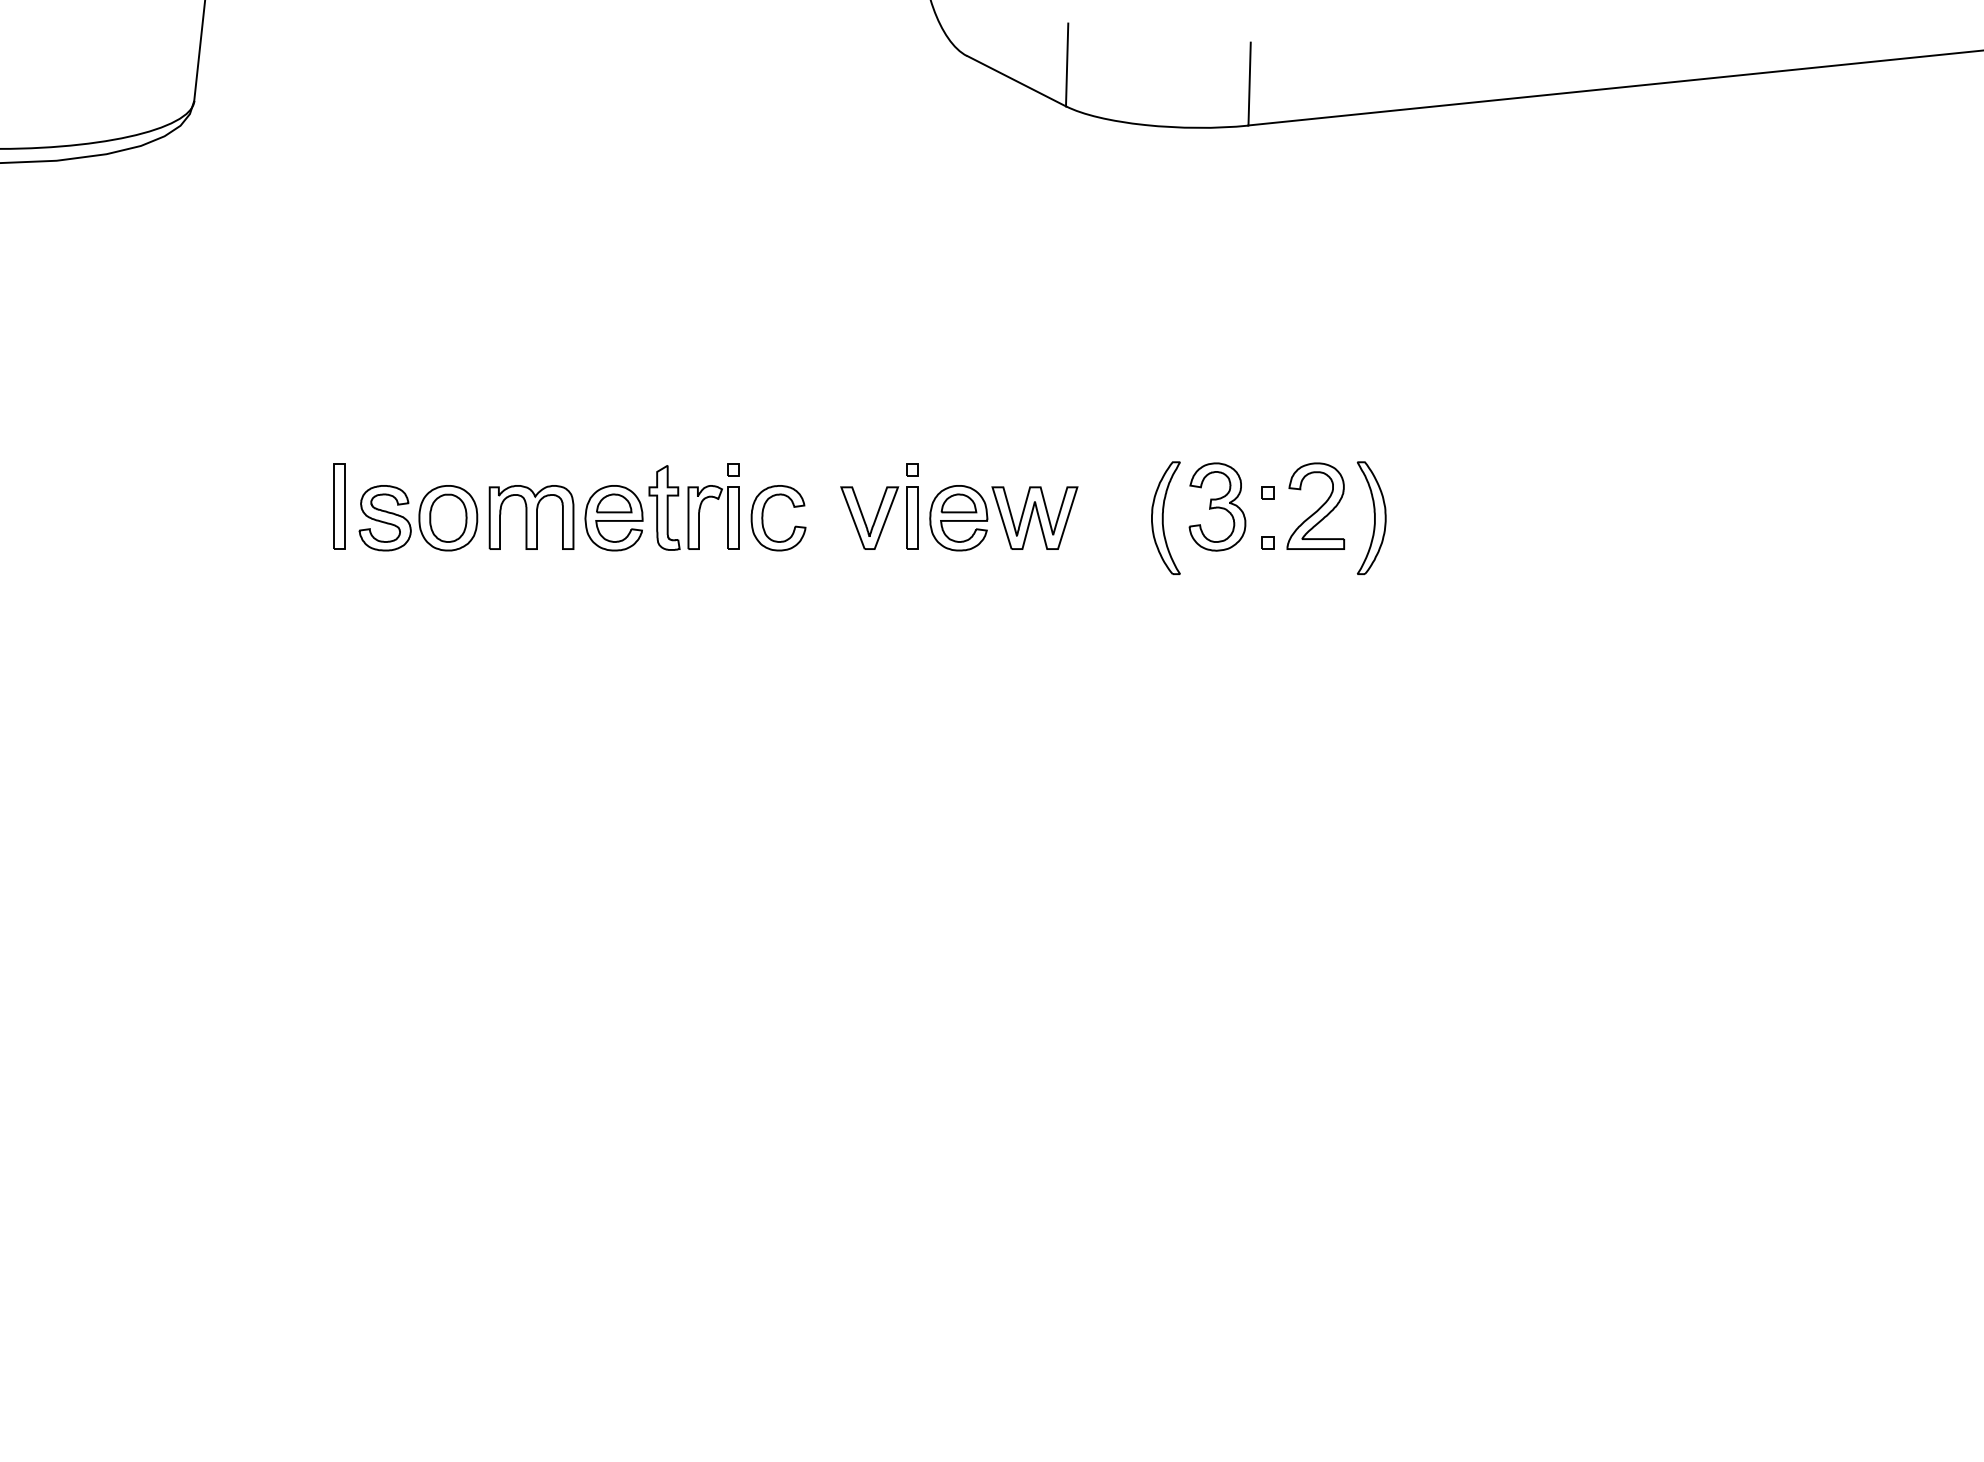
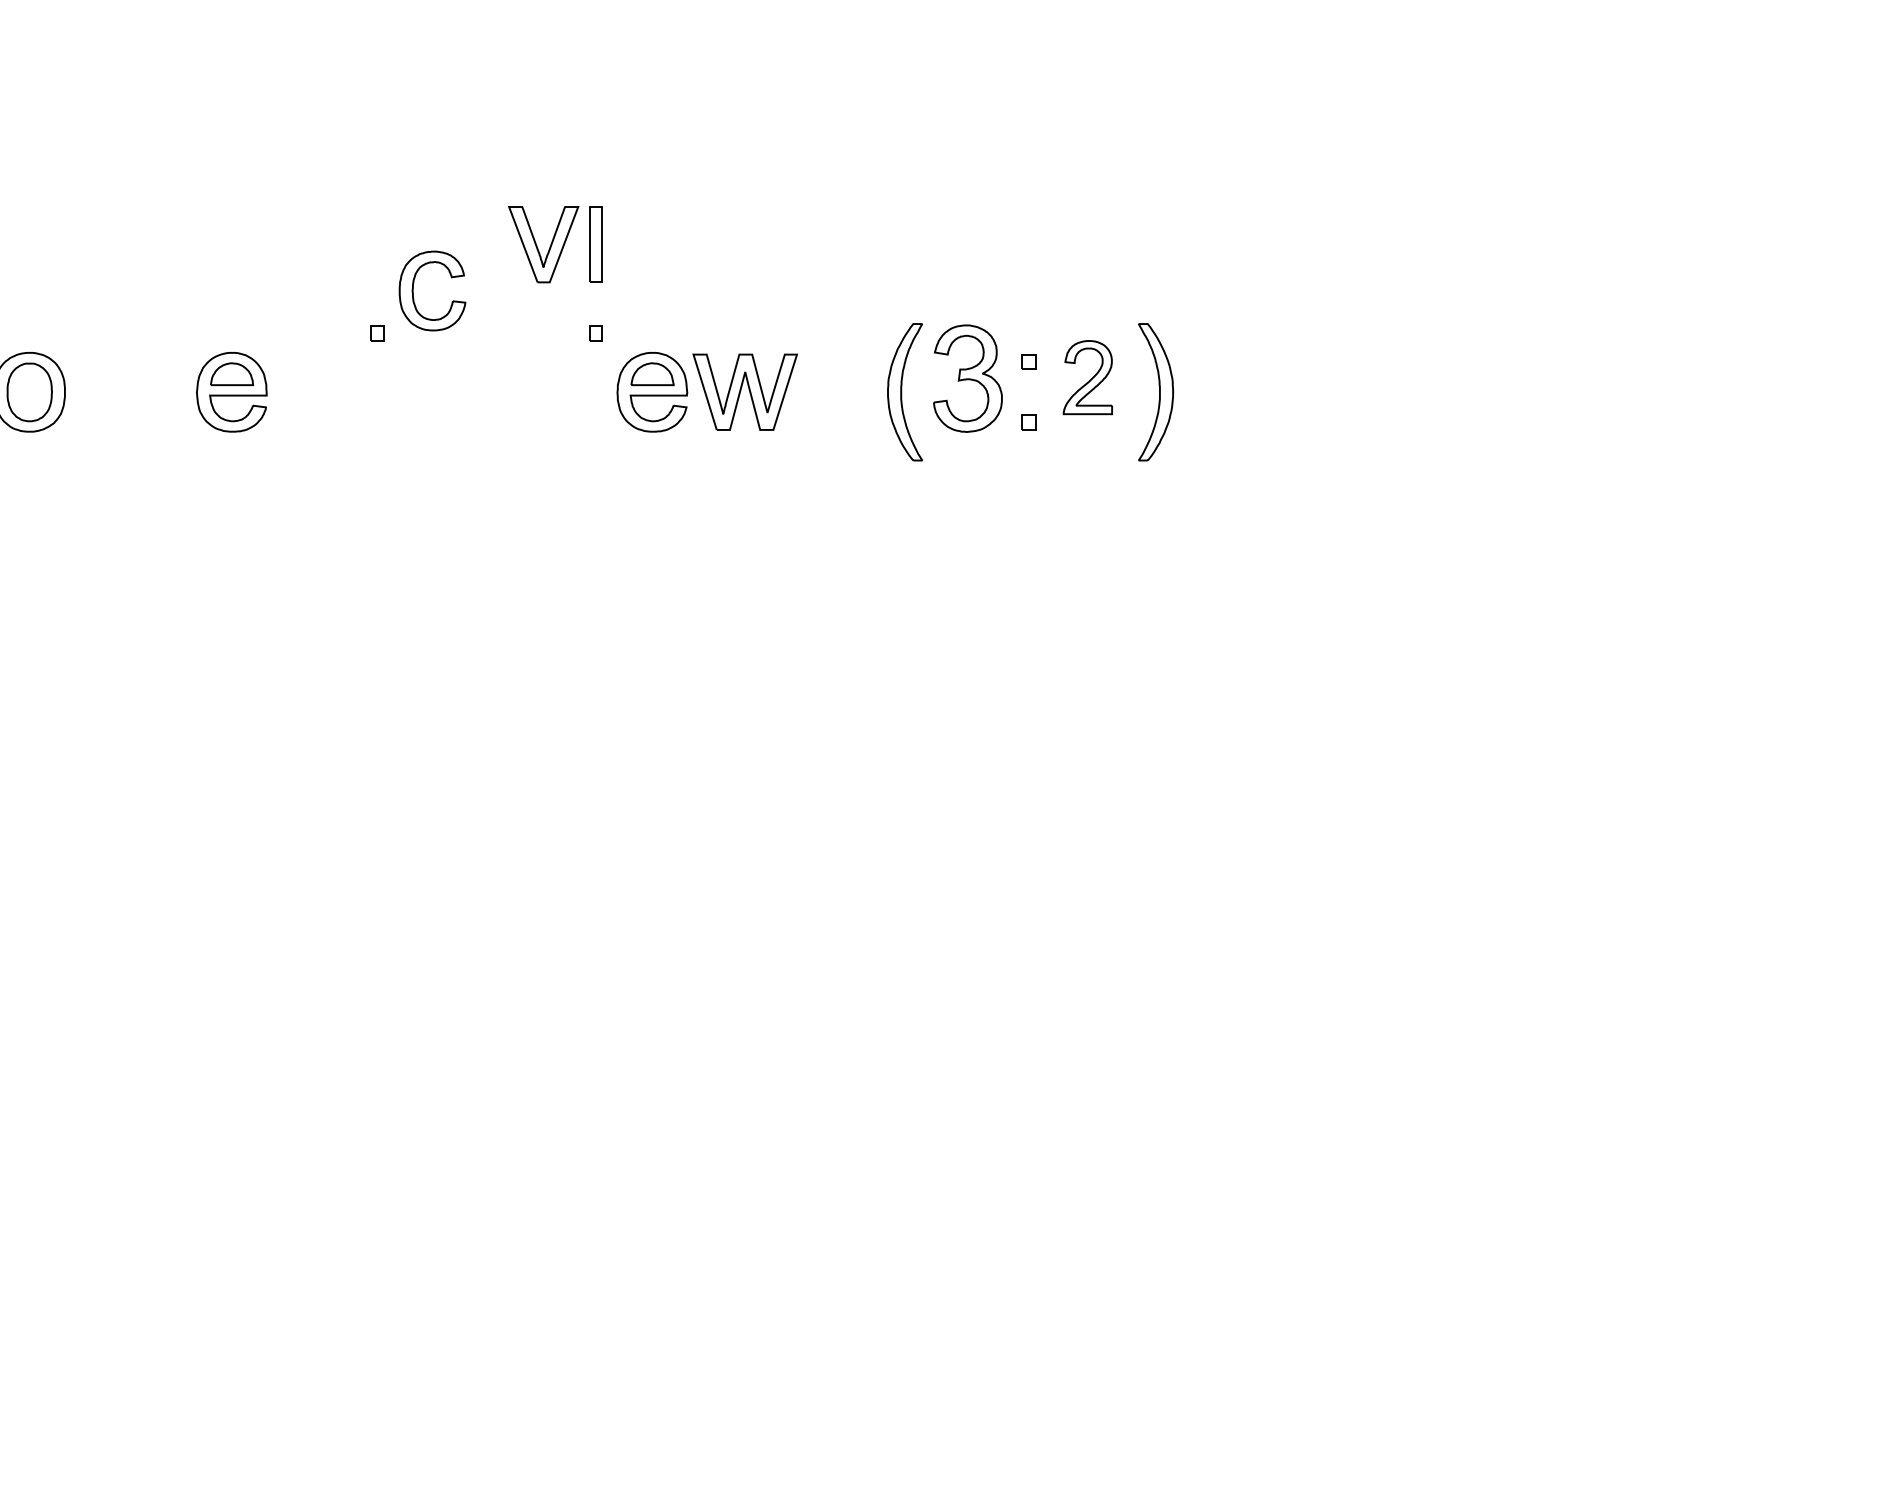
part: (1315, 505) -> (1087, 376), size x0.7
part: (693, 507) -> (328, 379), removed
part: (531, 517) -> (131, 391), removed
part: (879, 517) -> (555, 243), moved
part: (763, 518) -> (414, 291), moved

